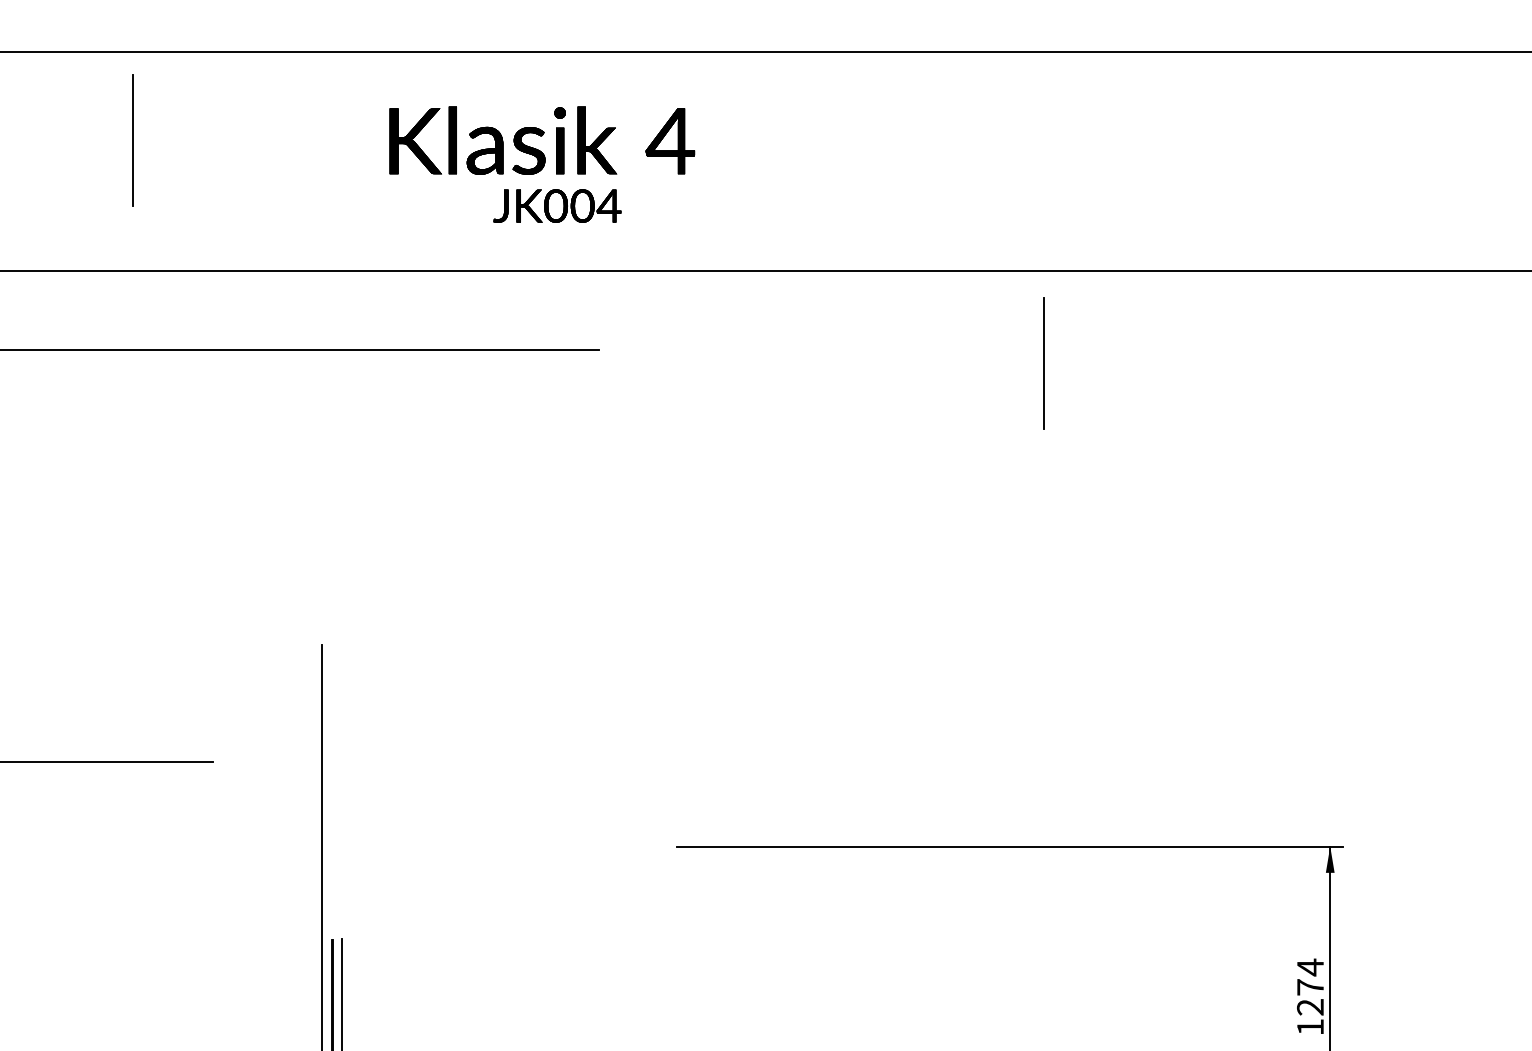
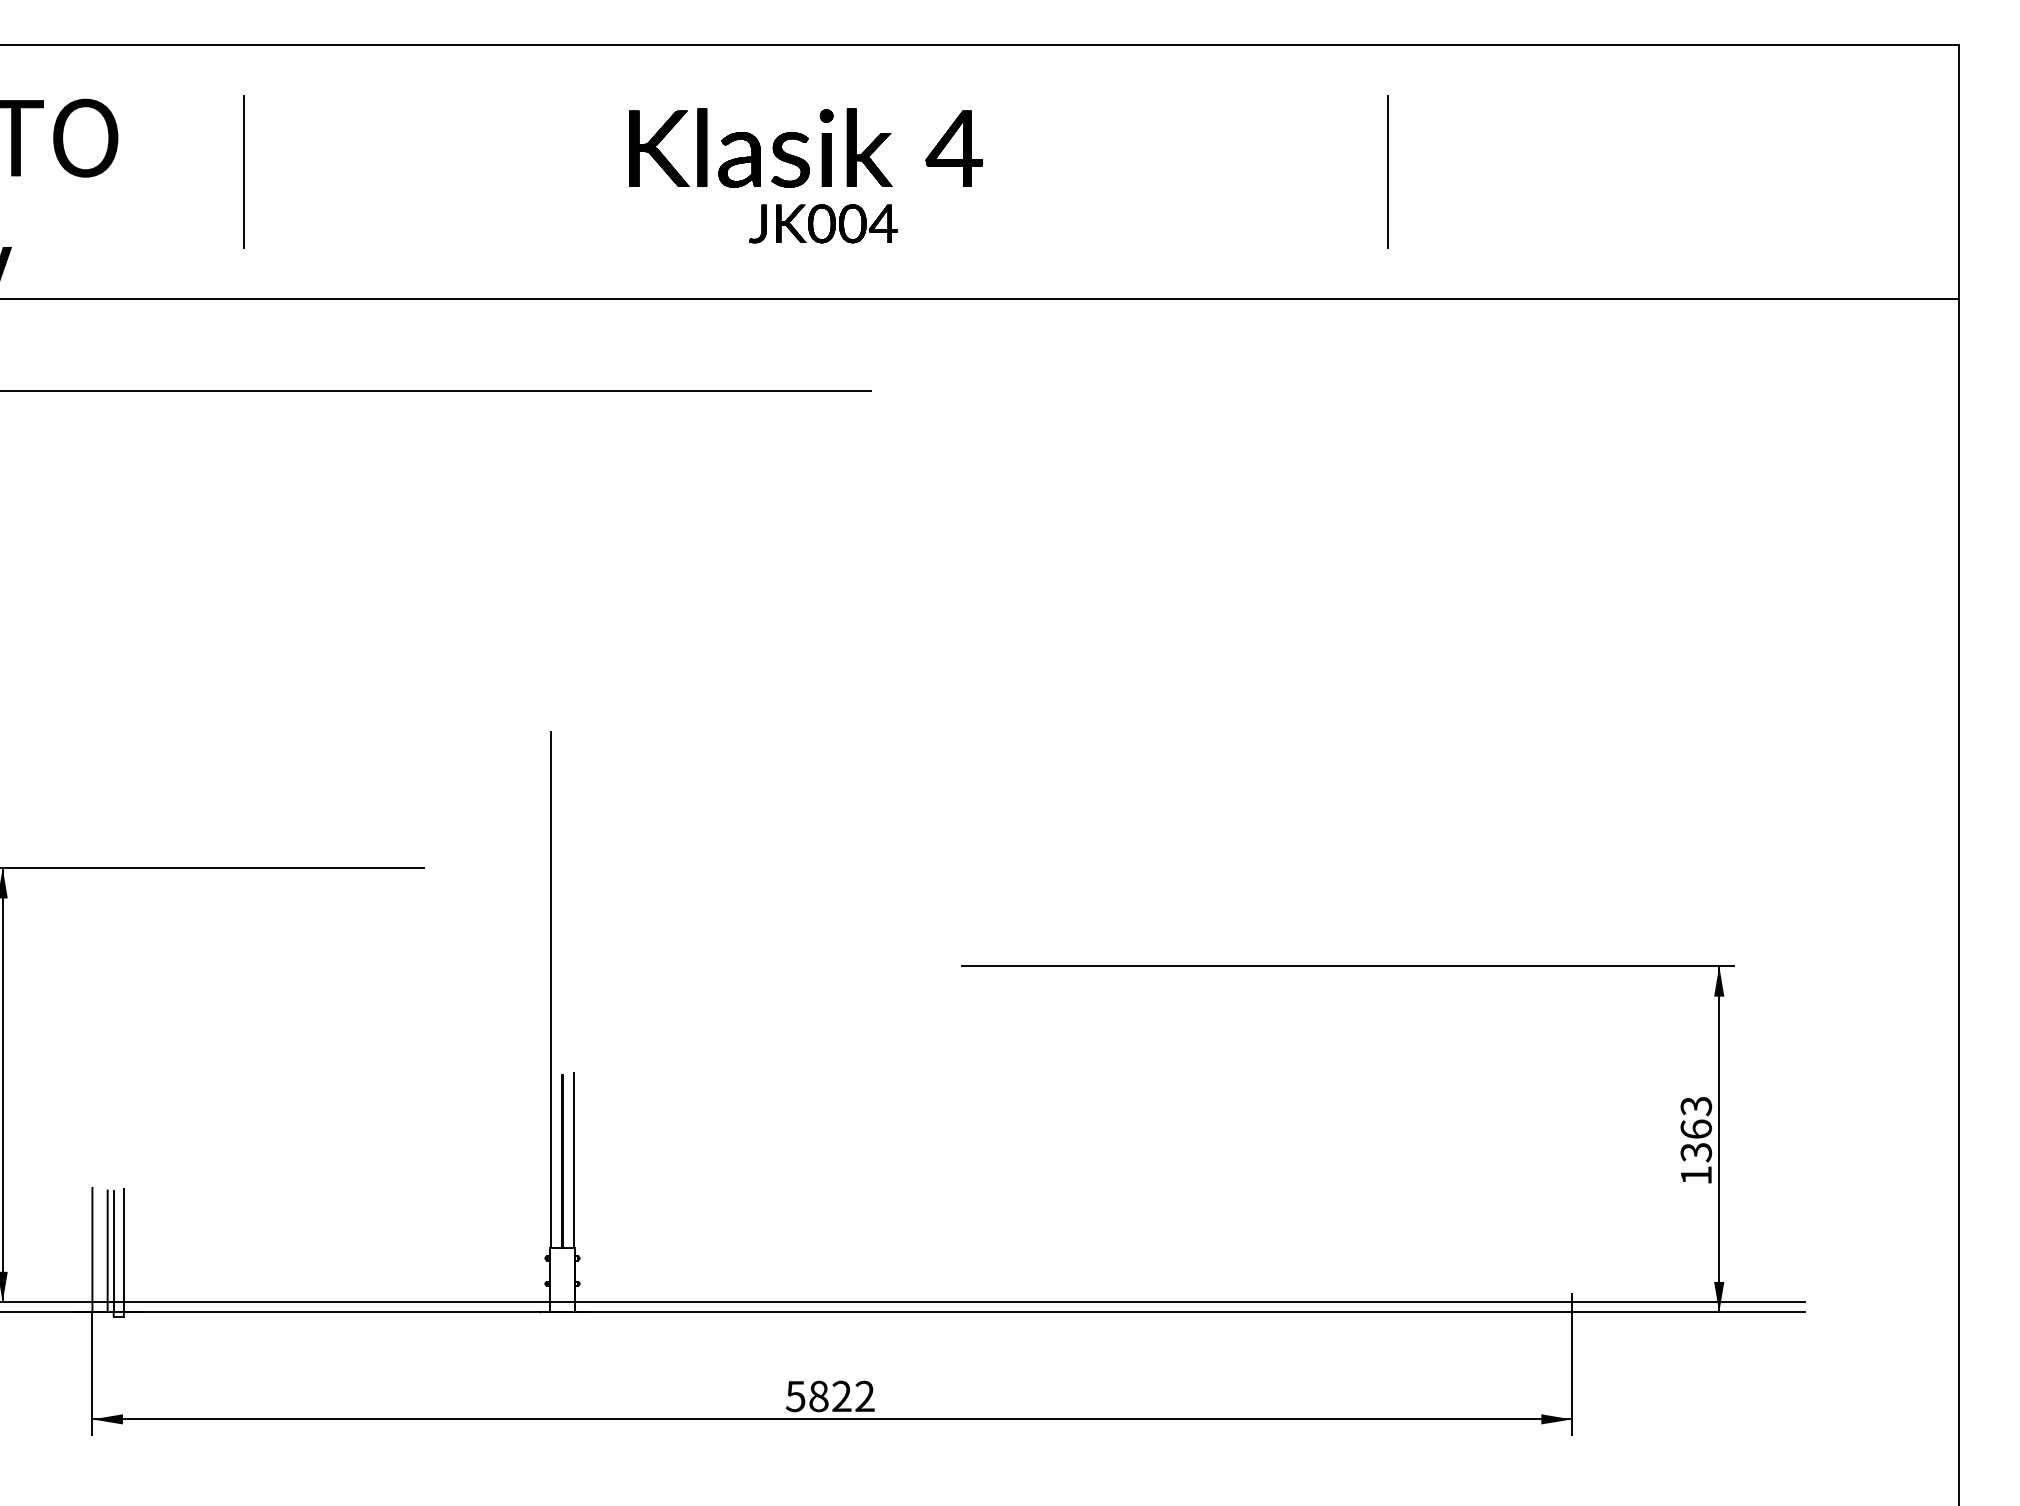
line: (132, 140) -> (243, 171), moved
line: (1044, 362) -> (1387, 171), moved
text: (1310, 987) -> (1696, 1129), 1274 -> 1363

